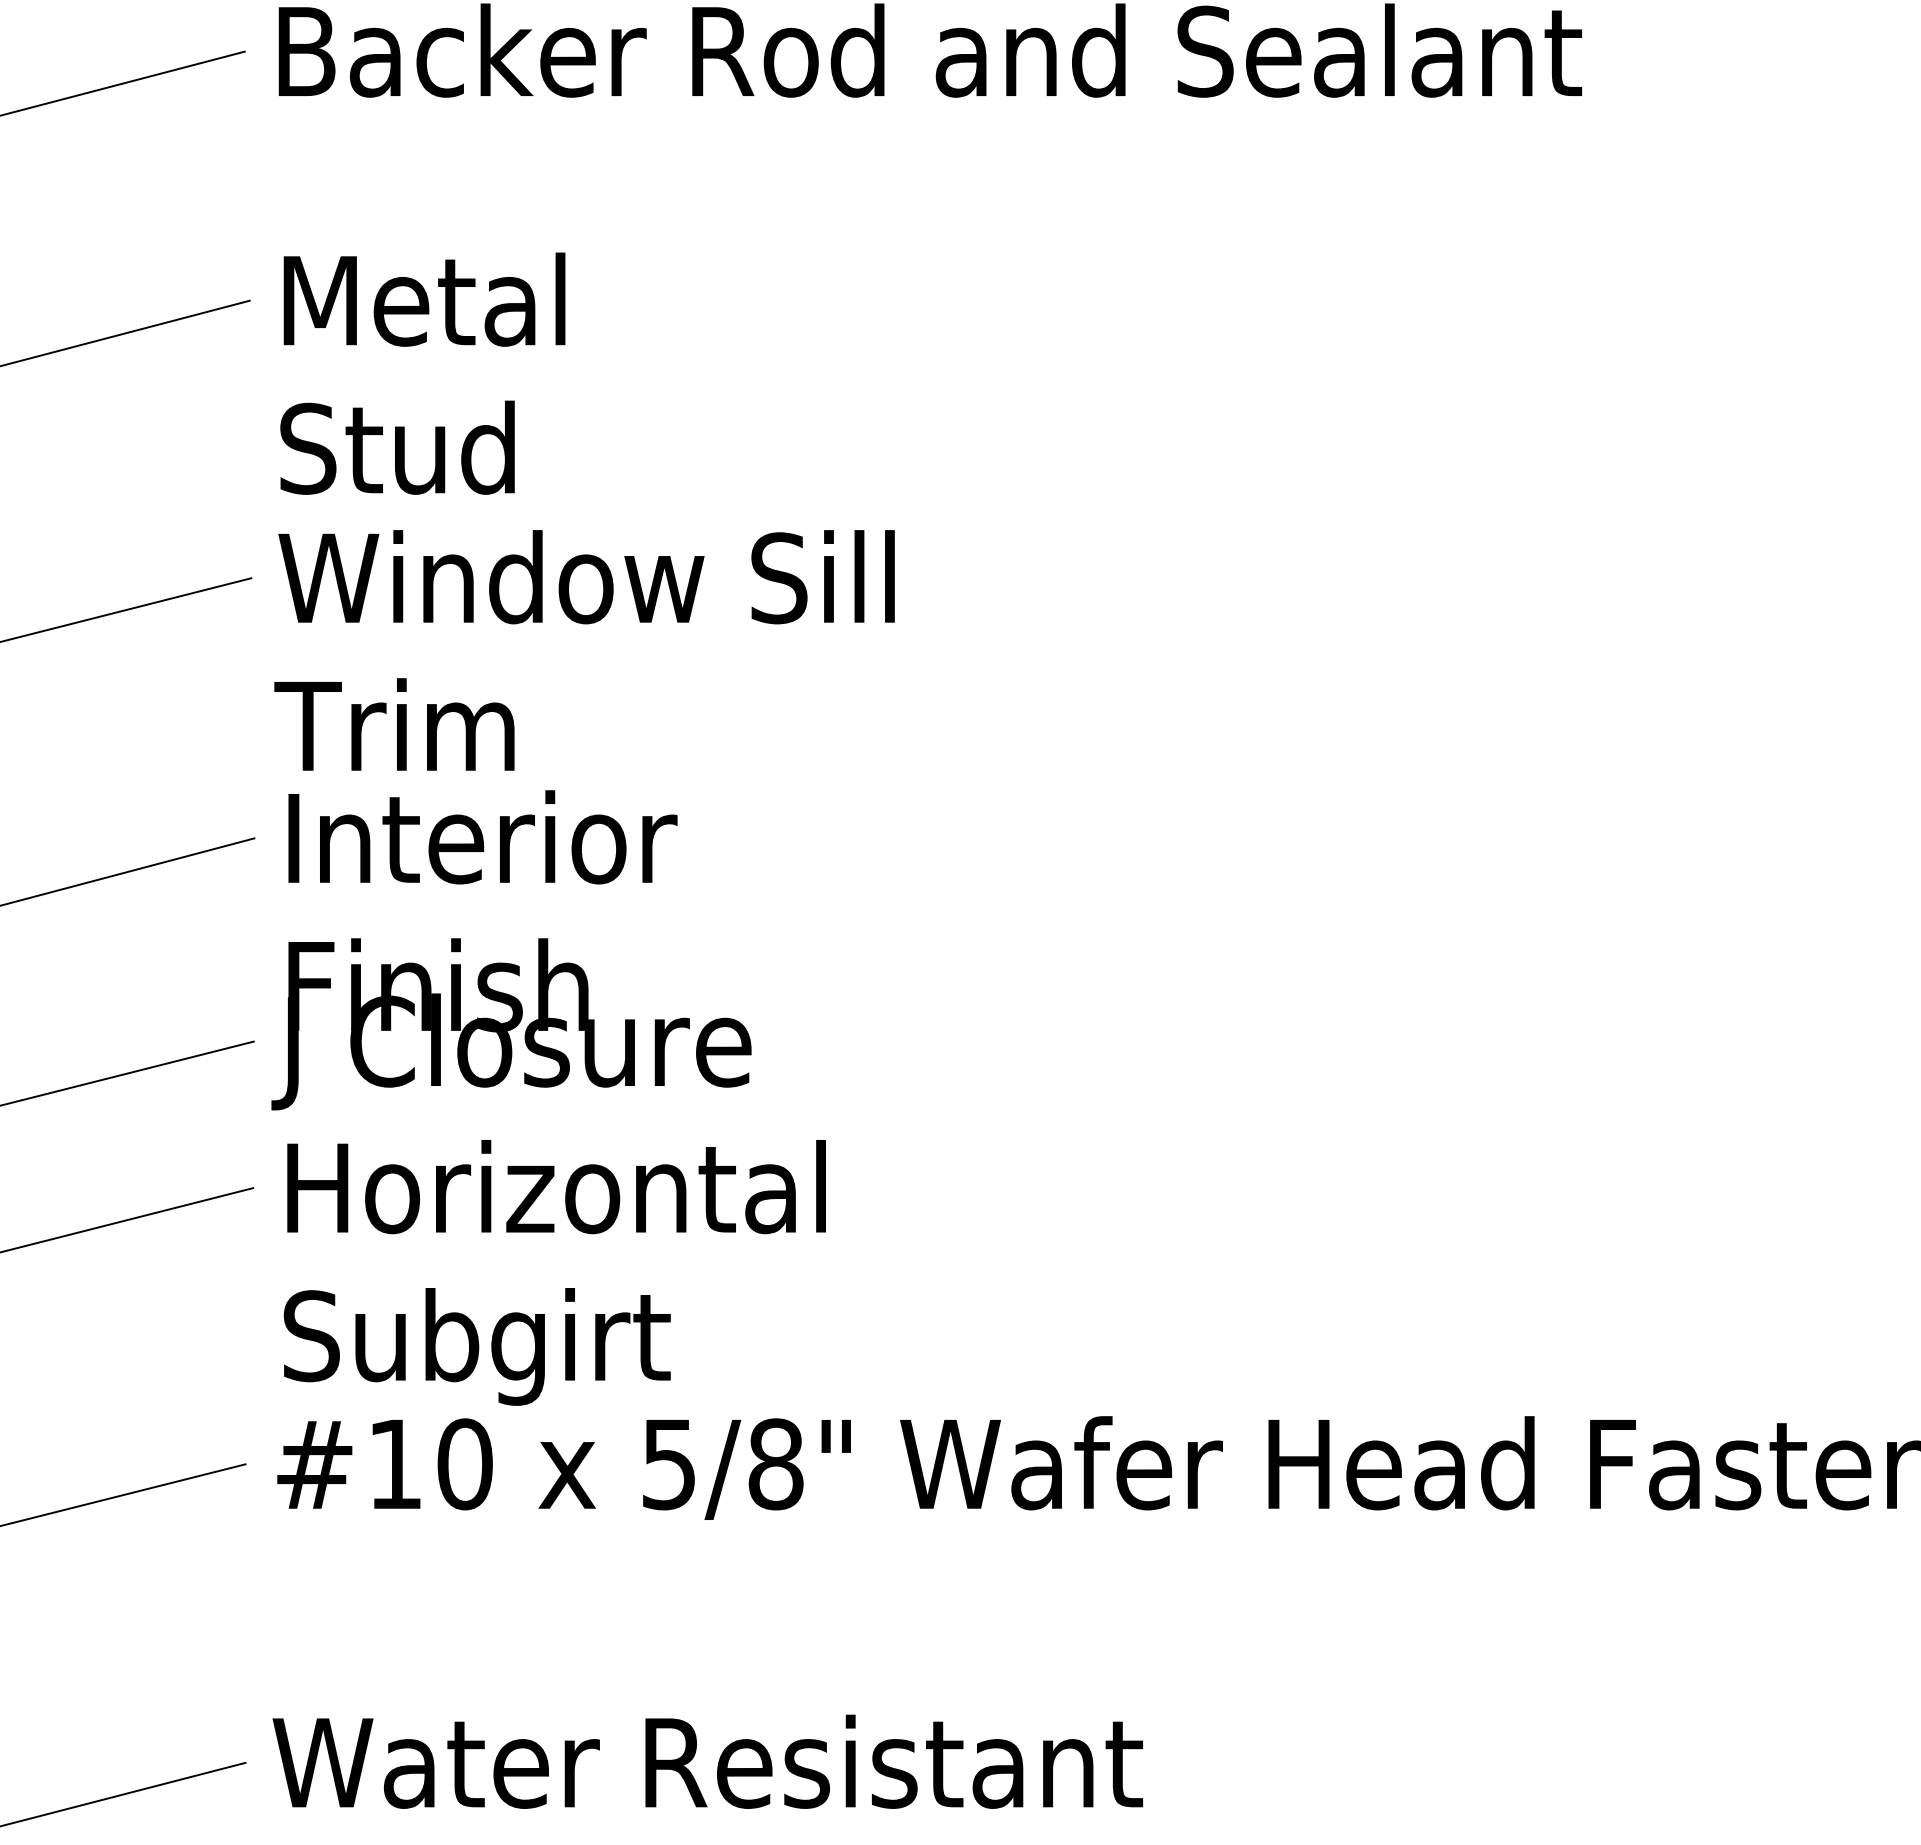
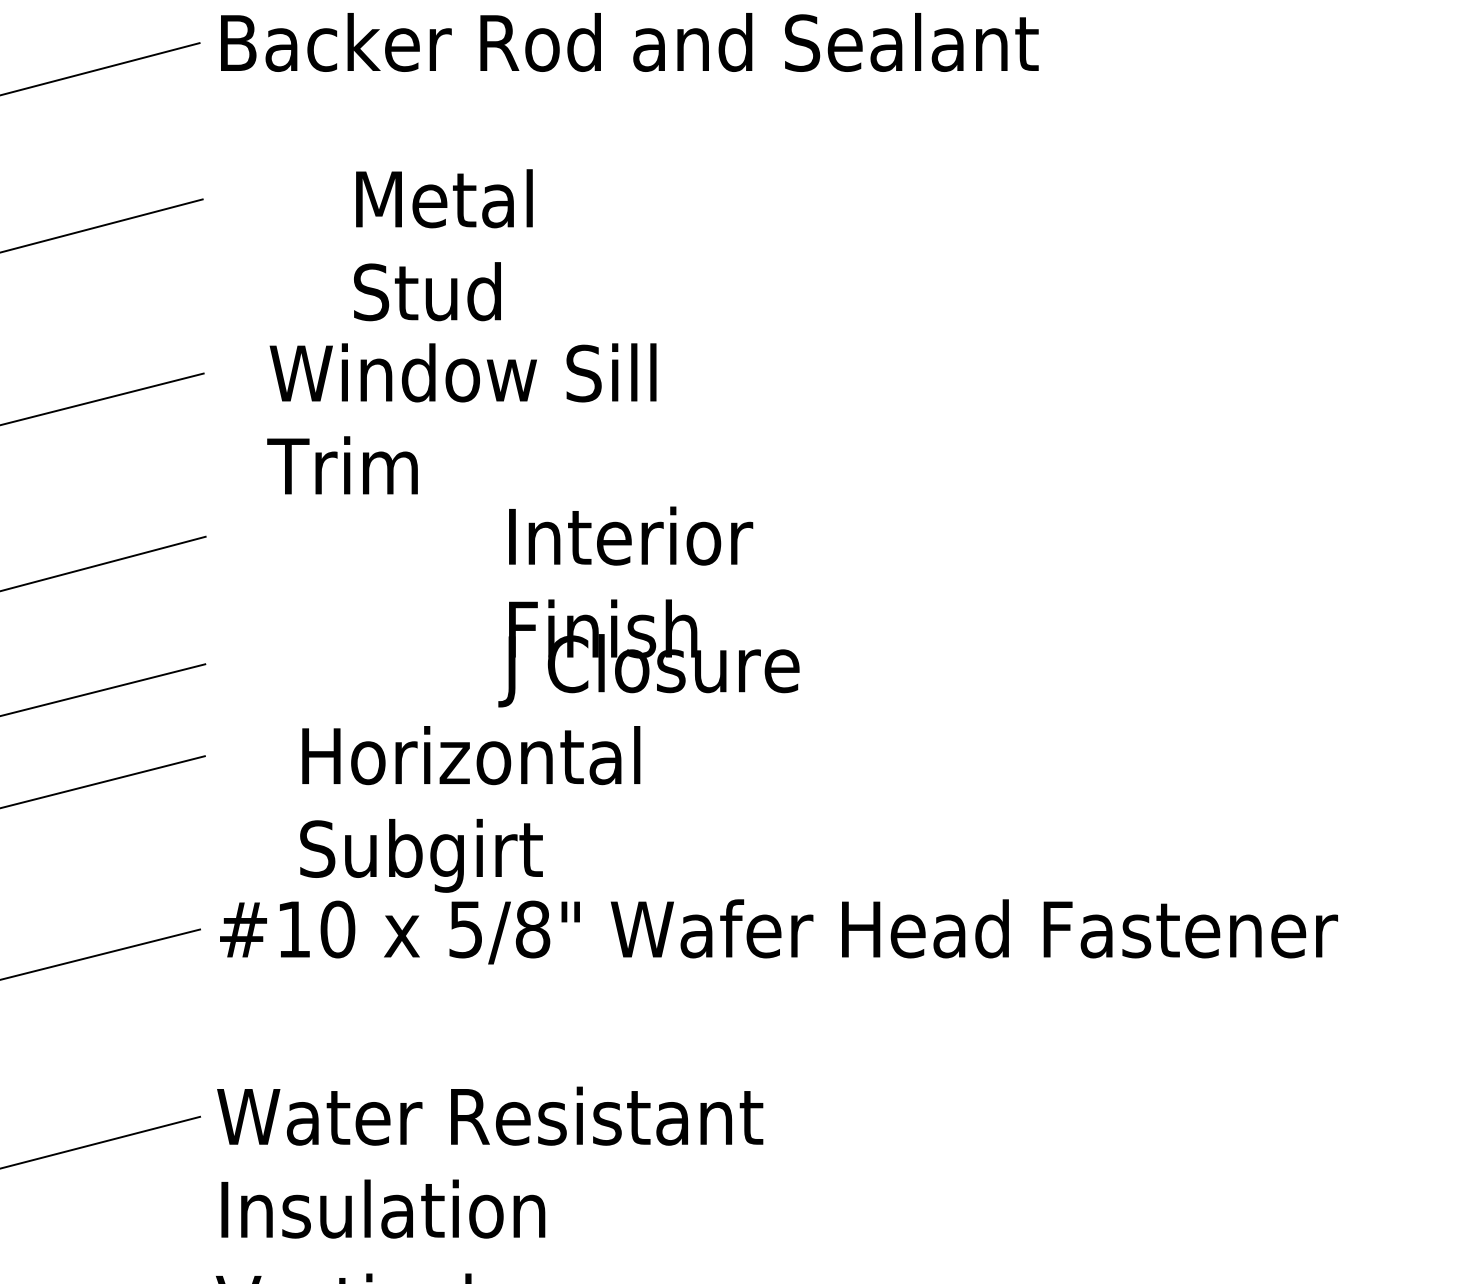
text: (423, 374) -> (443, 245), moved
text: (584, 649) -> (461, 418), moved
text: (510, 949) -> (648, 606), moved
text: (555, 1273) -> (470, 809), moved

